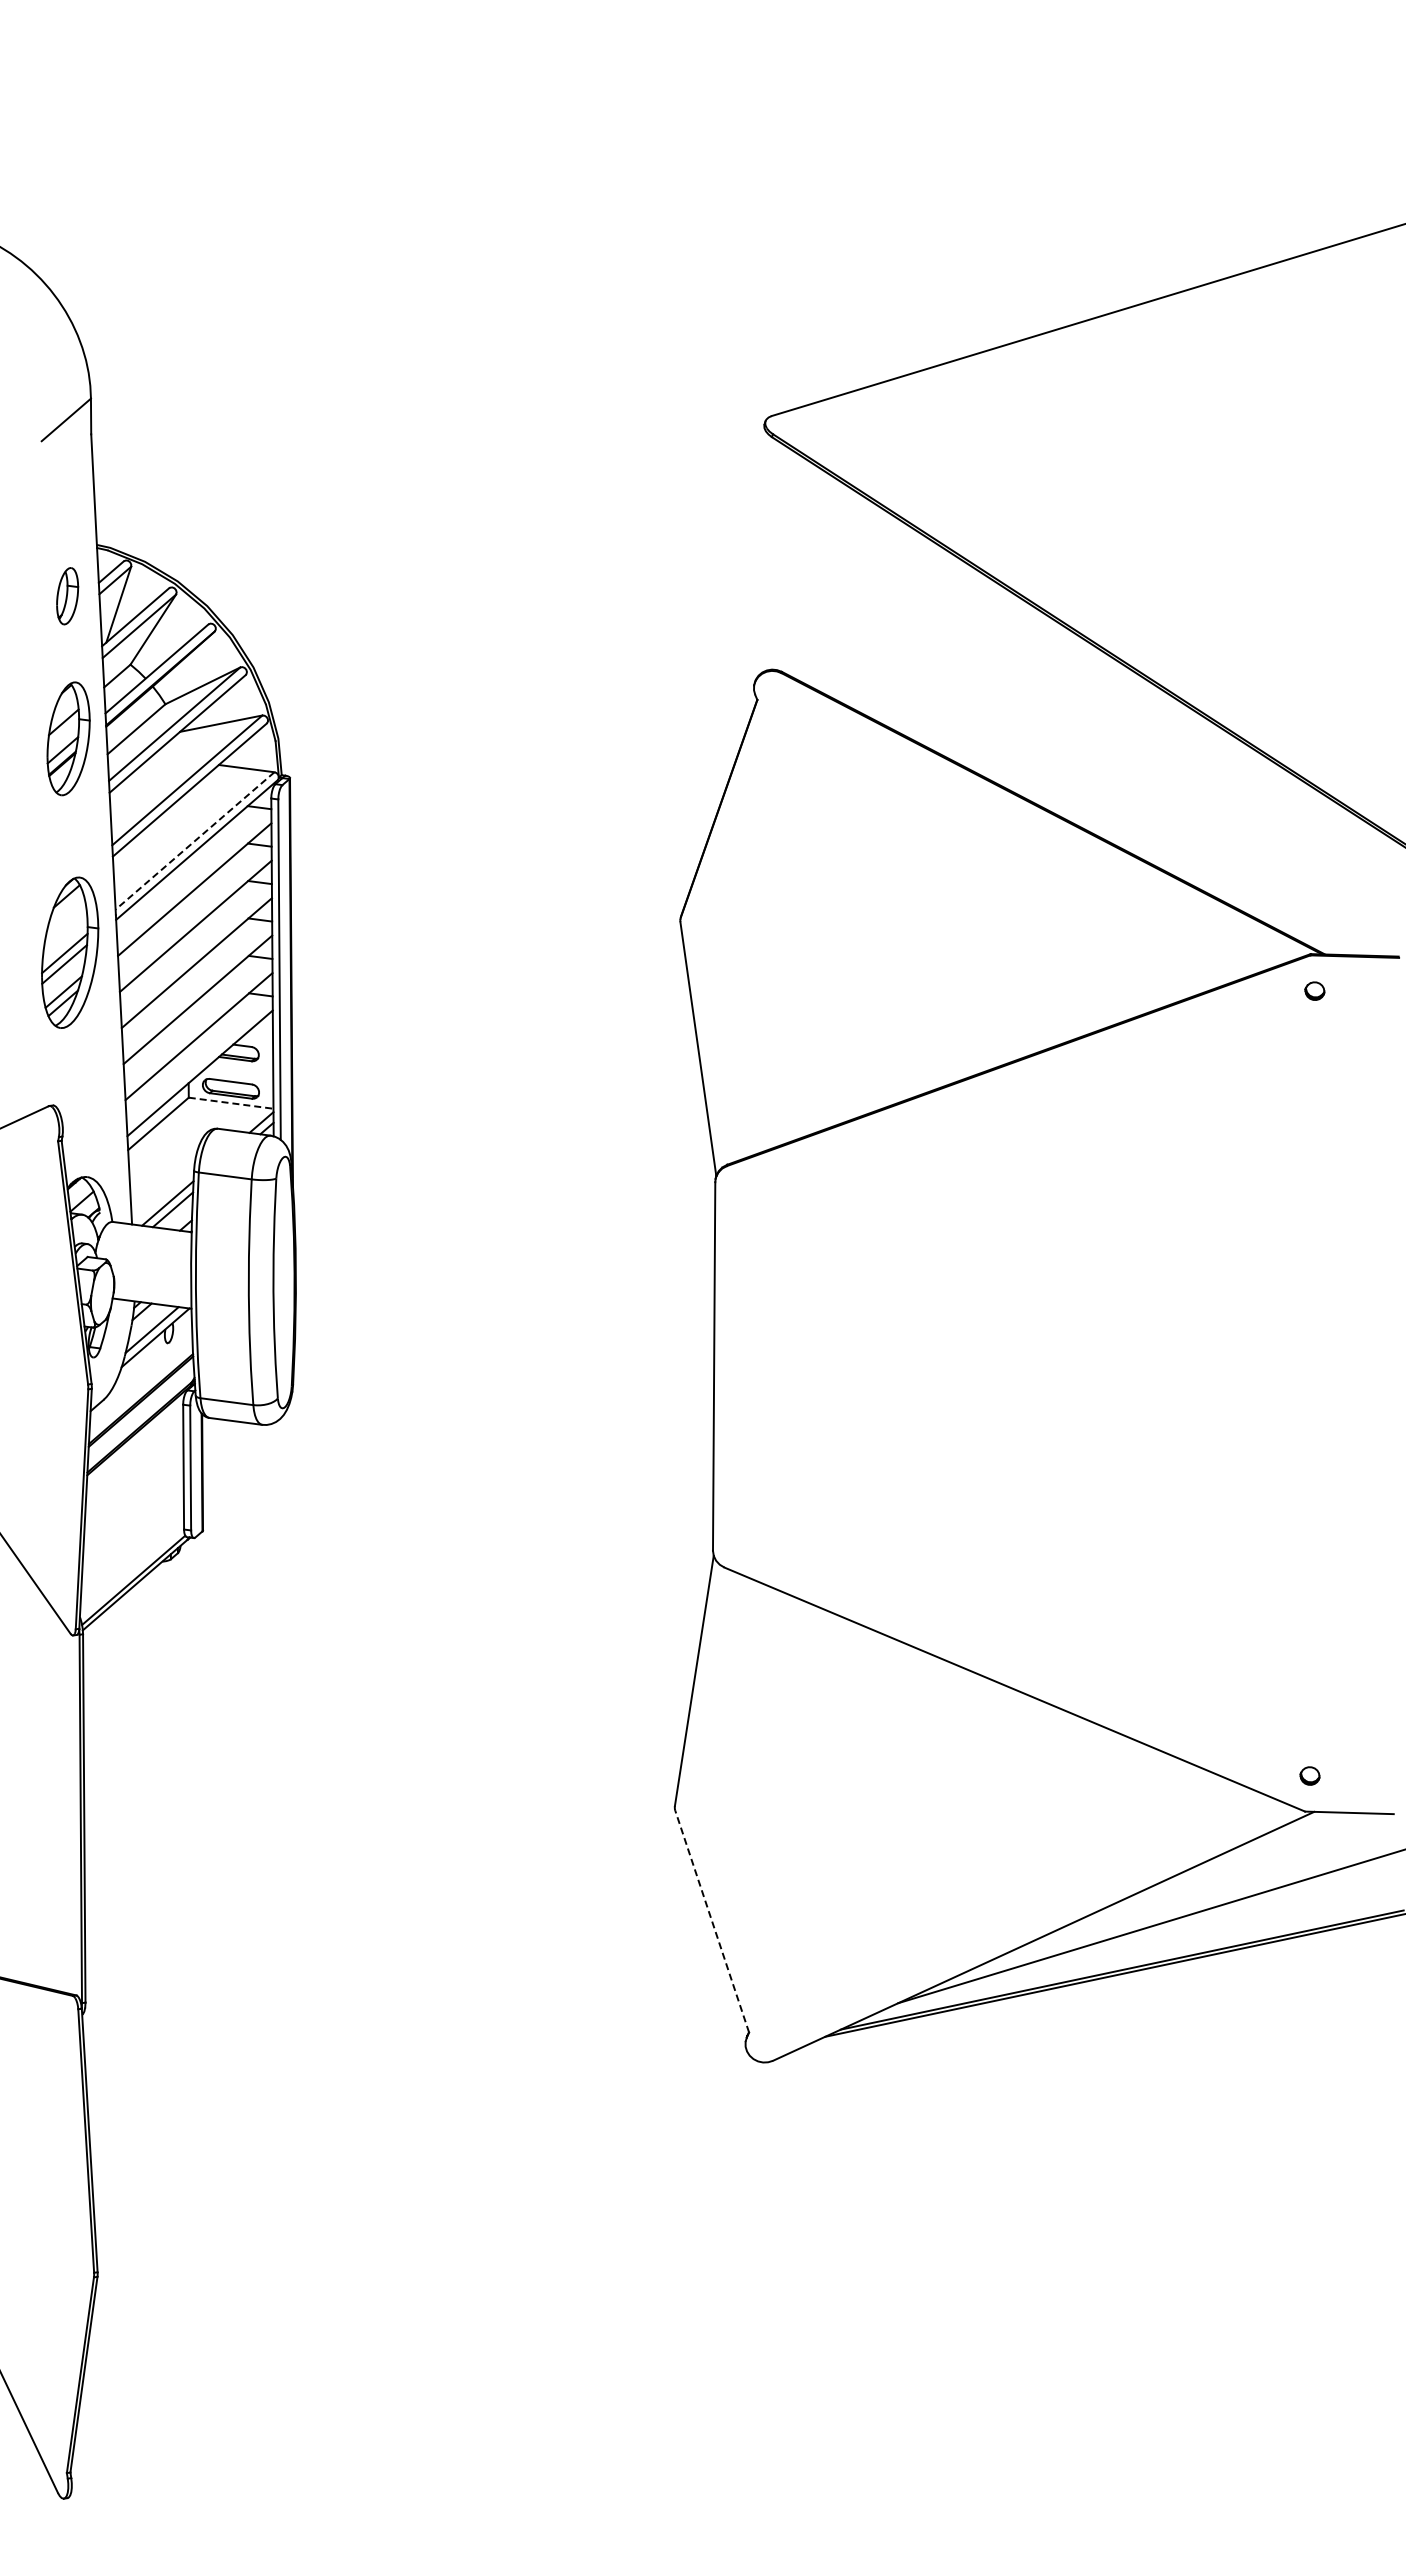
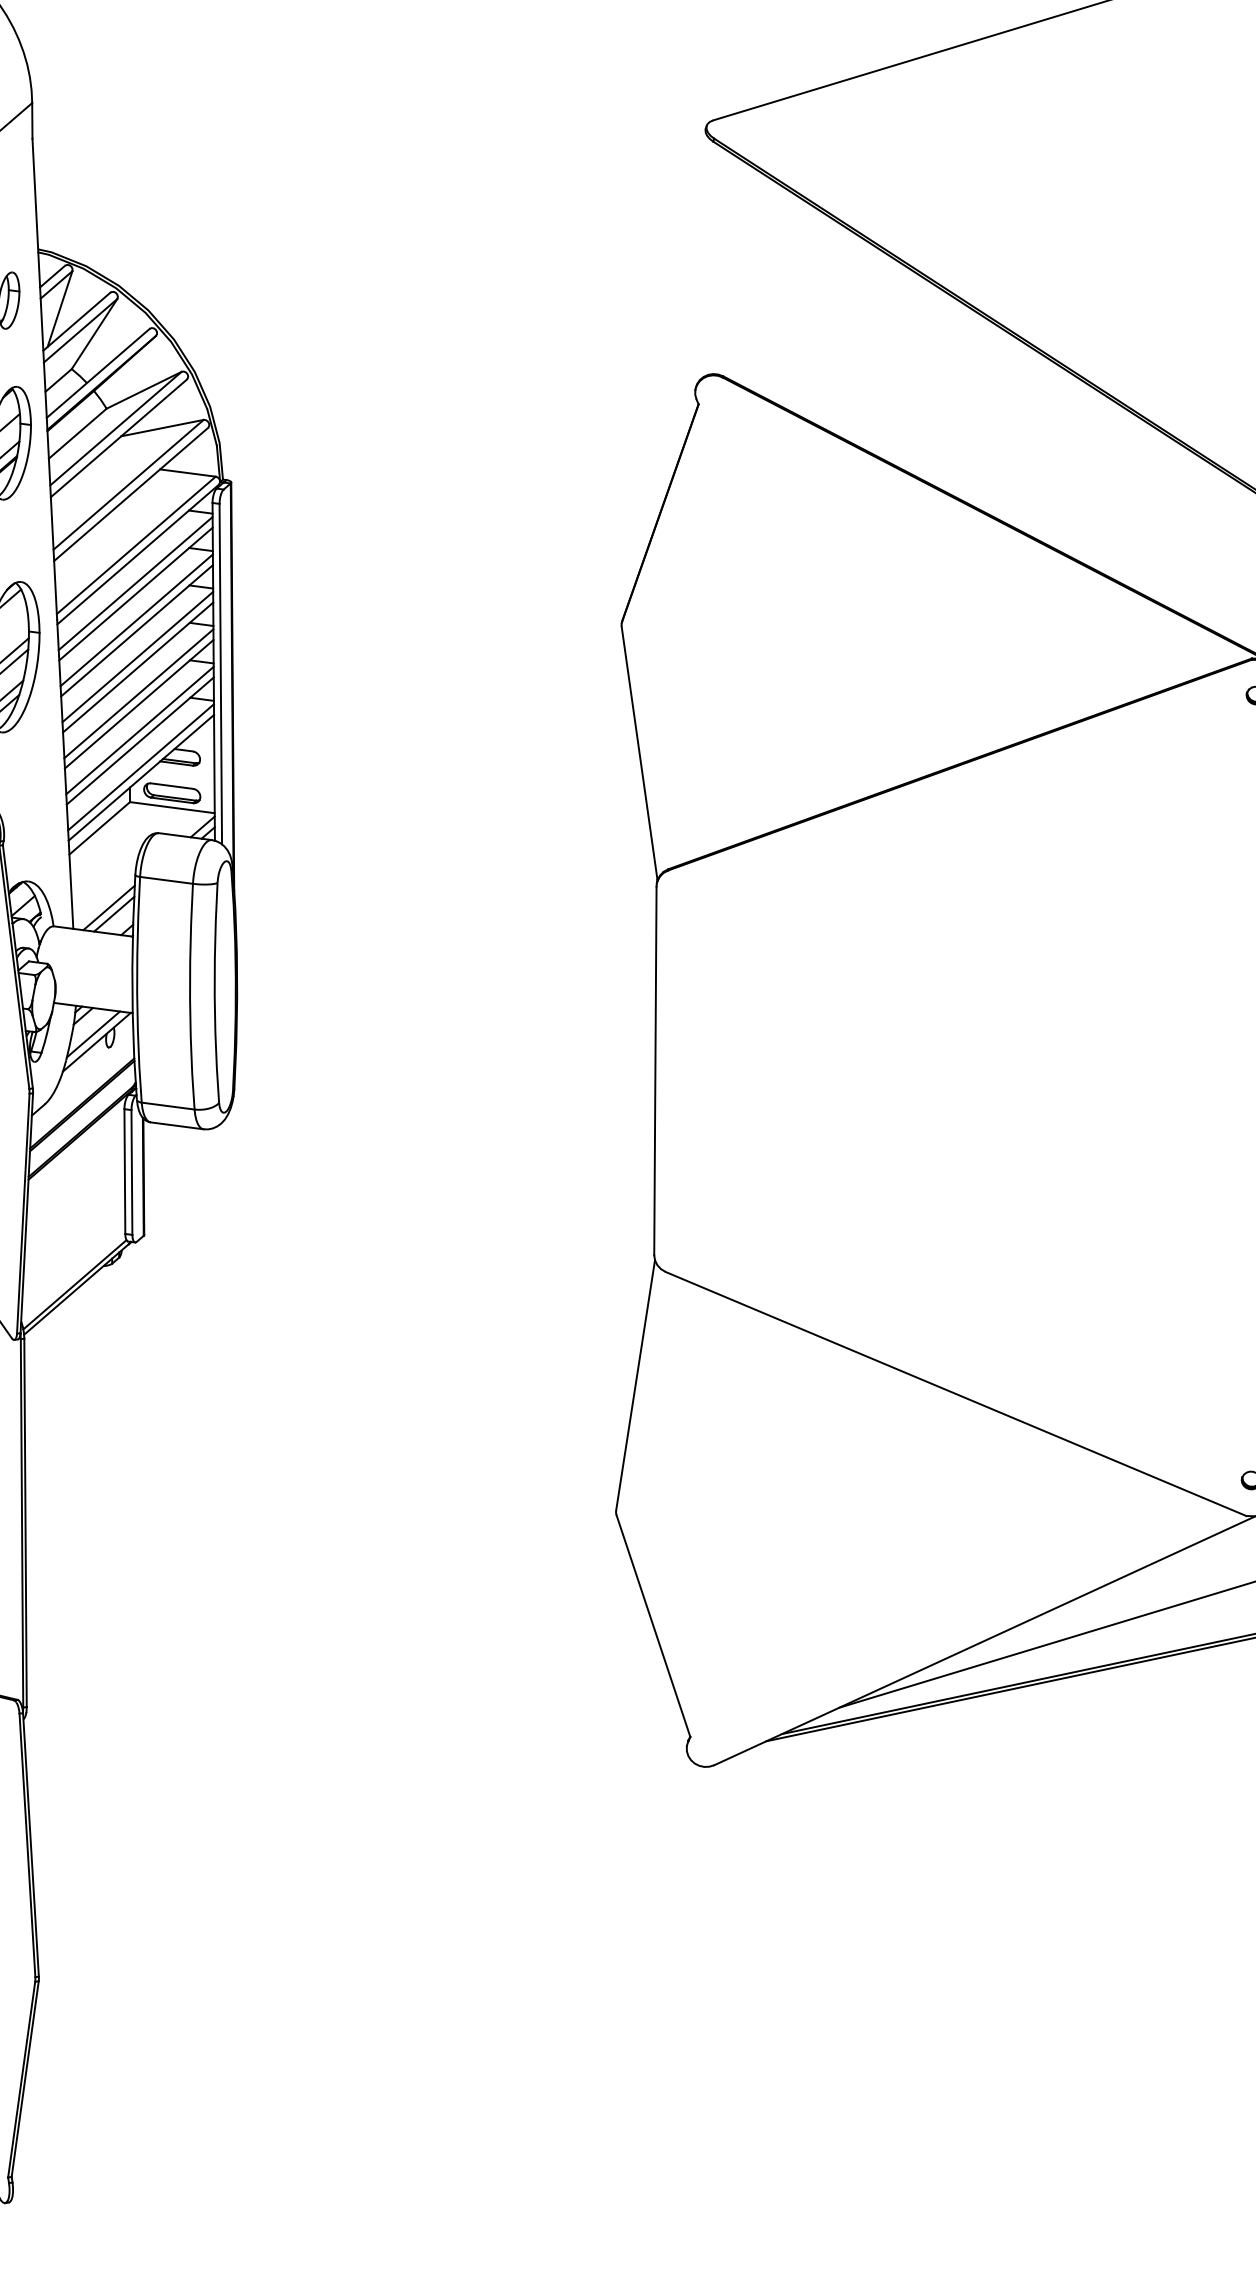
line: (194, 841) -> (135, 545), dashed -> solid
line: (194, 878) -> (135, 582), added
line: (195, 915) -> (136, 619), added
line: (196, 952) -> (137, 656), added
line: (197, 988) -> (138, 692), added
line: (198, 1025) -> (139, 729), added
line: (199, 1062) -> (140, 766), added
line: (231, 1103) -> (172, 807), dashed -> solid
line: (712, 1921) -> (653, 1625), dashed -> solid

